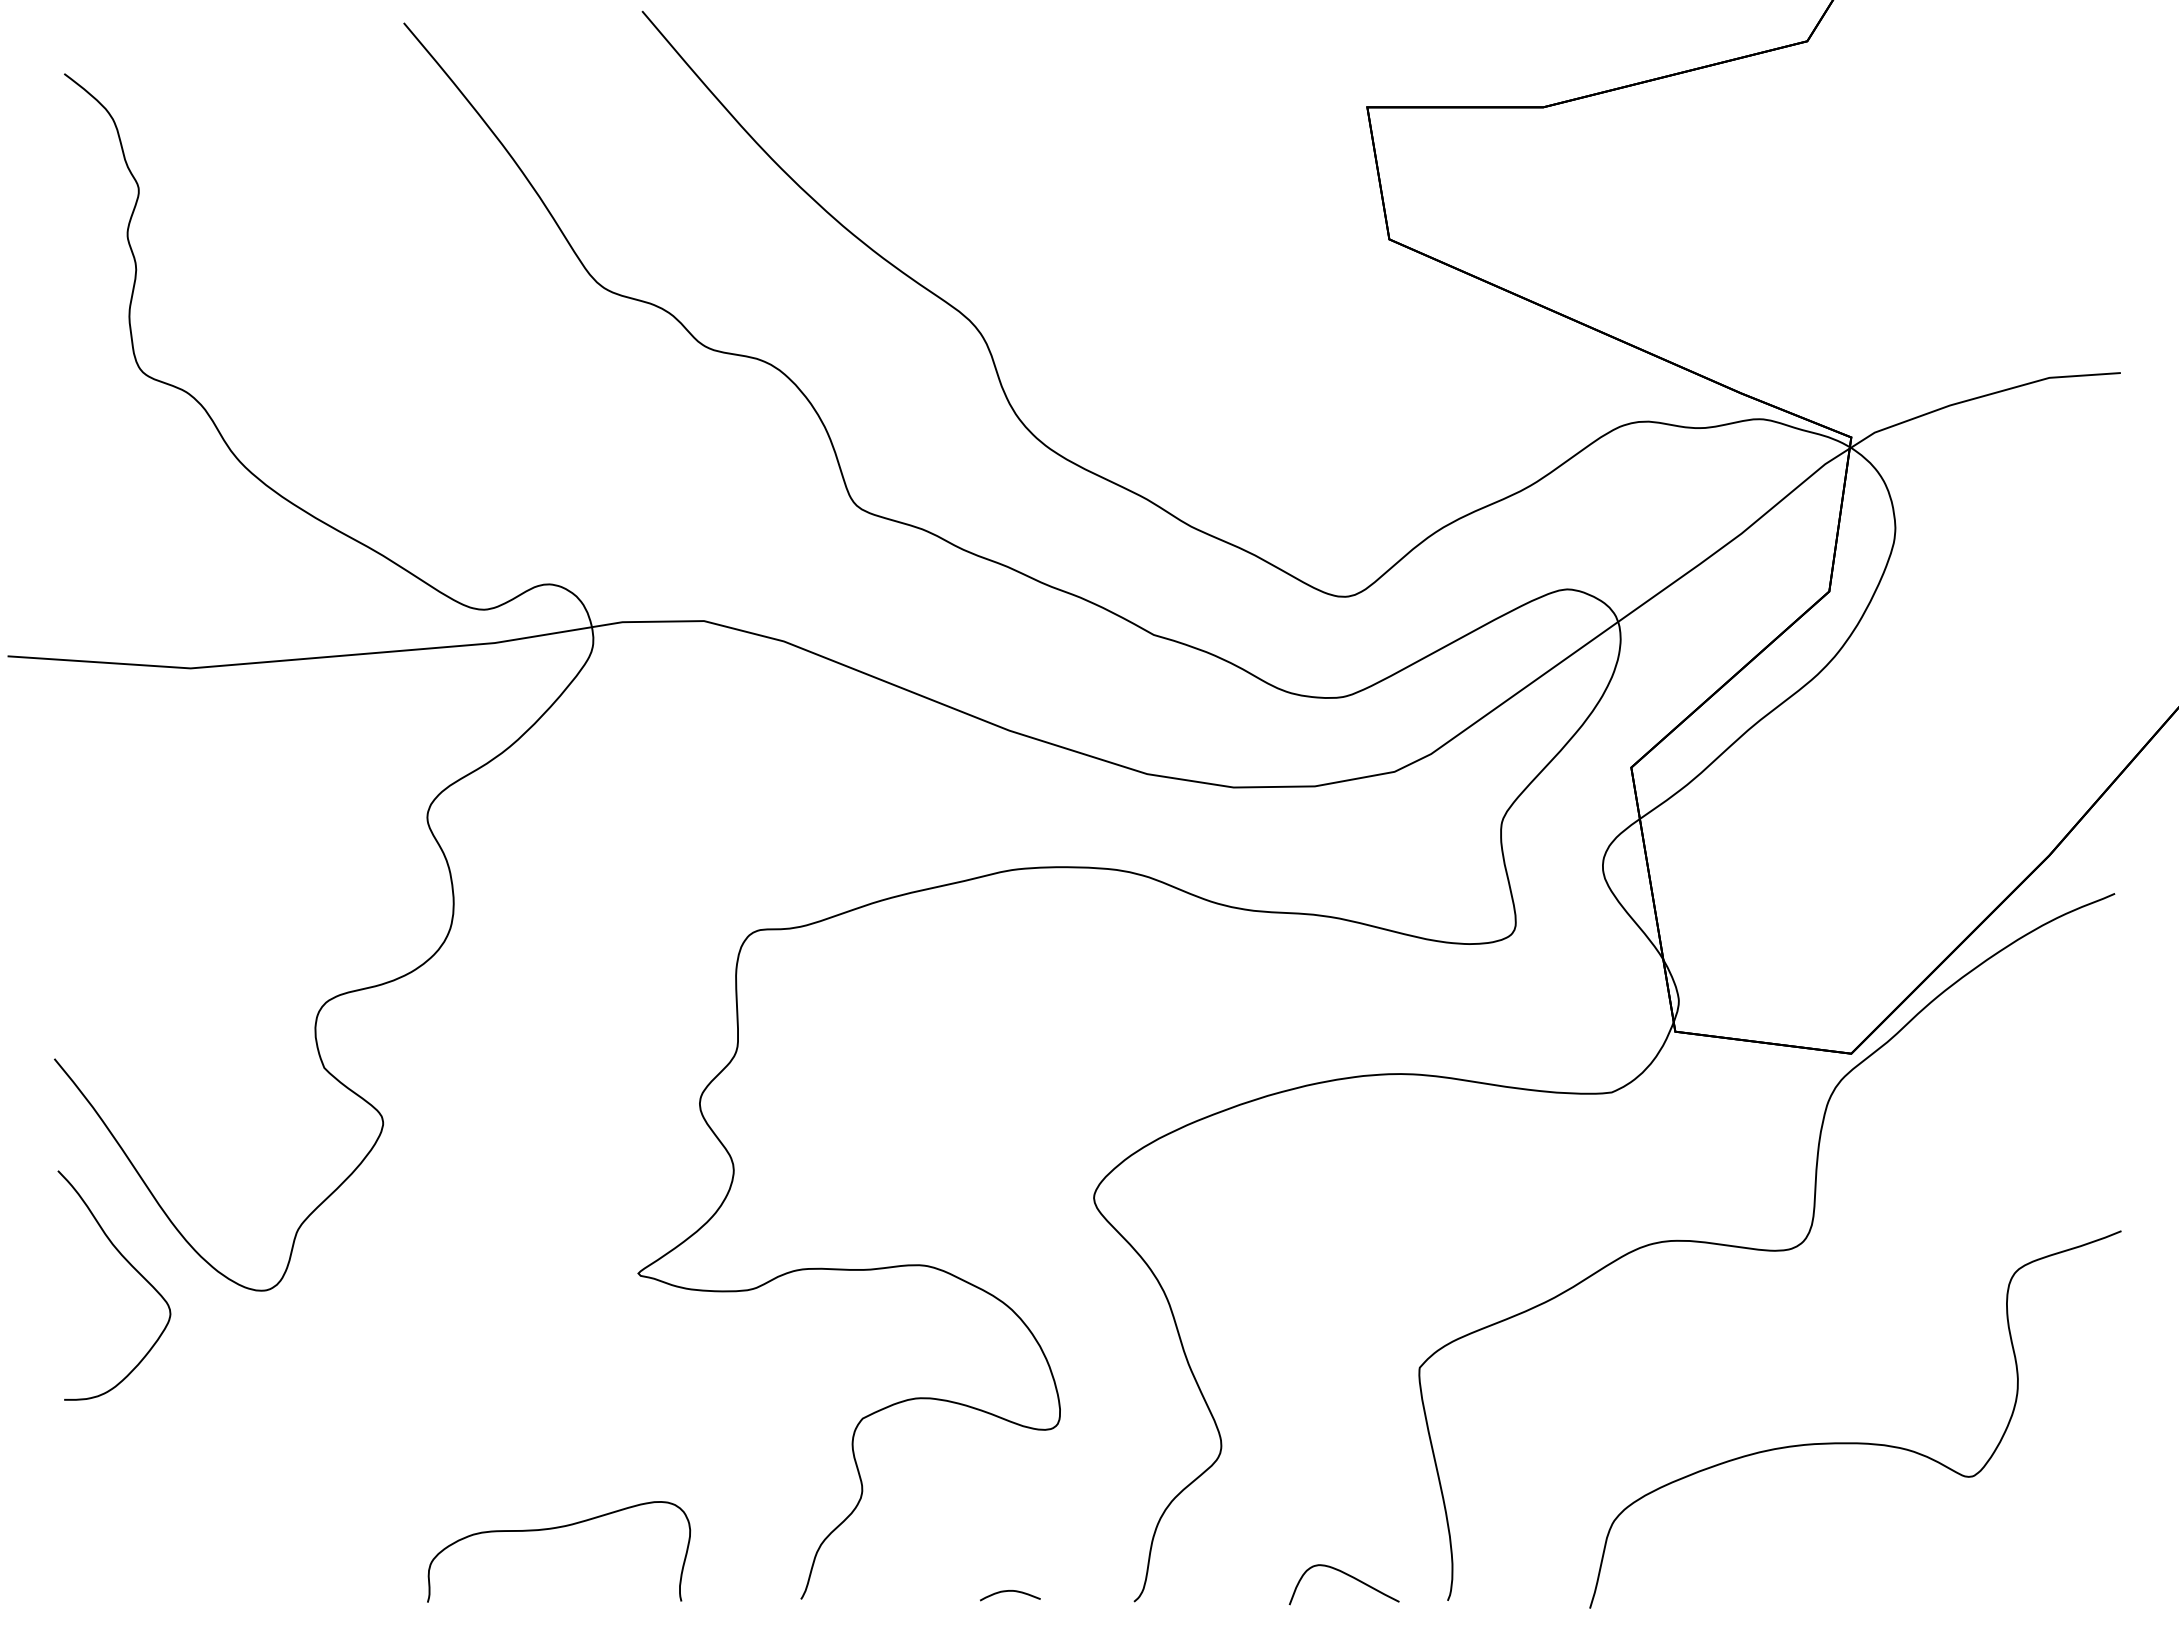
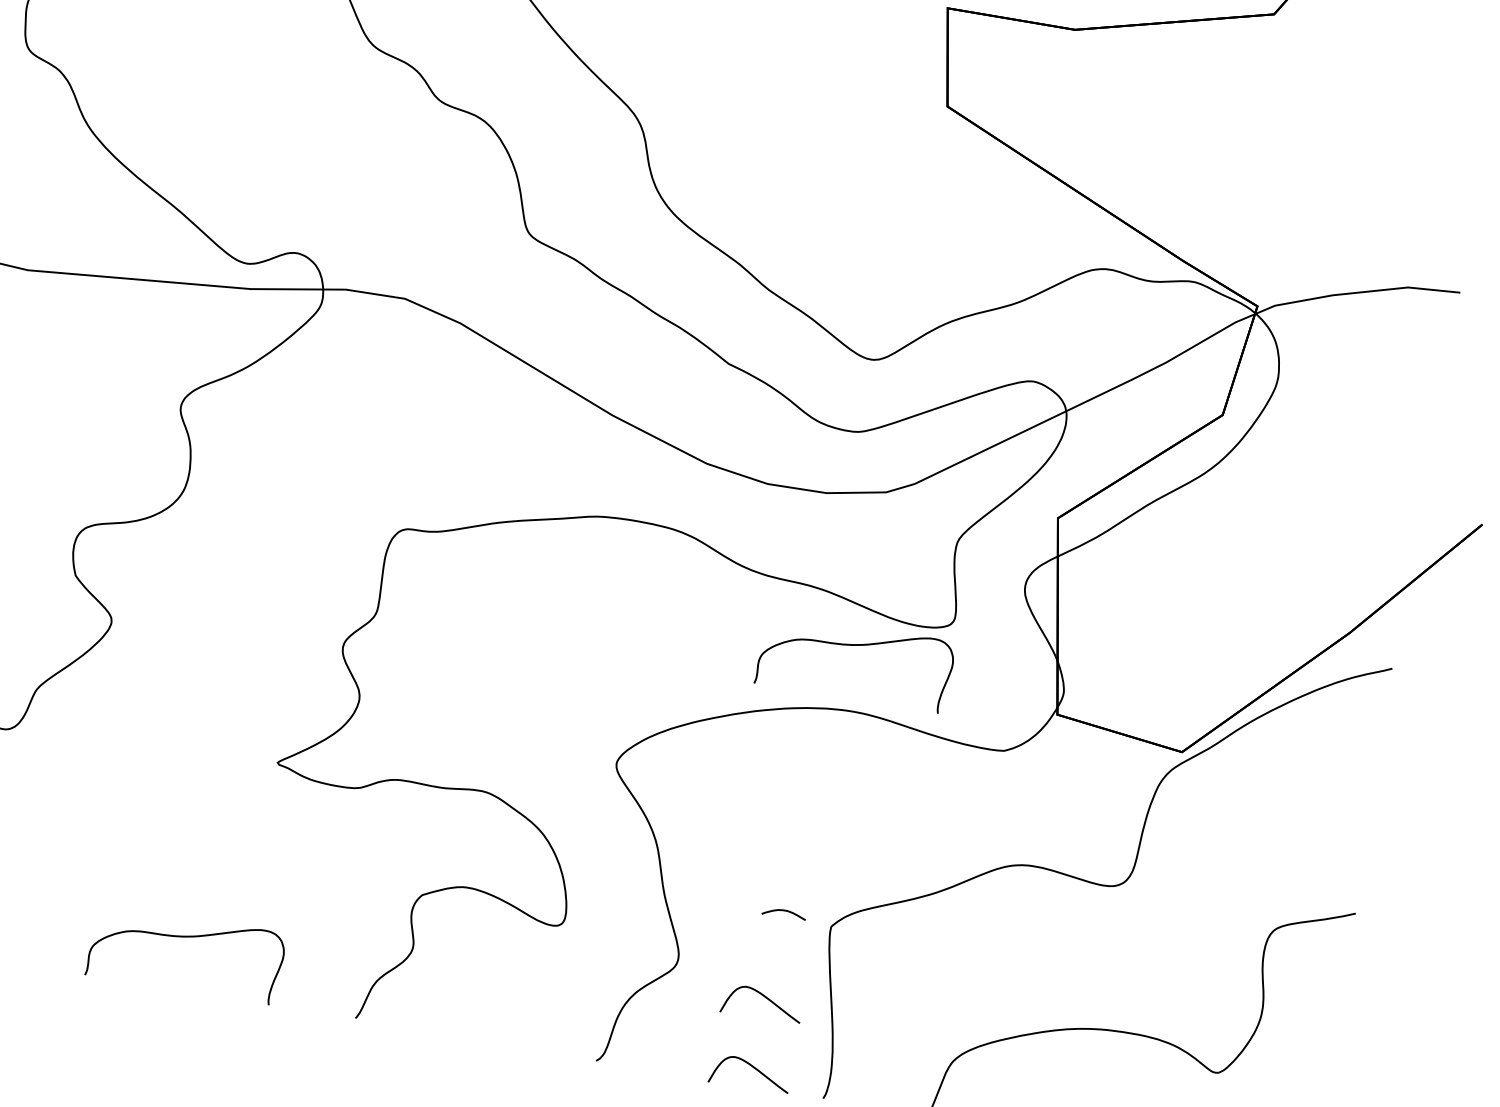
curve: (1386, 985) -> (854, 645), added
curve: (1348, 1479) -> (766, 998), added
curve: (1010, 1591) -> (784, 911), moved

